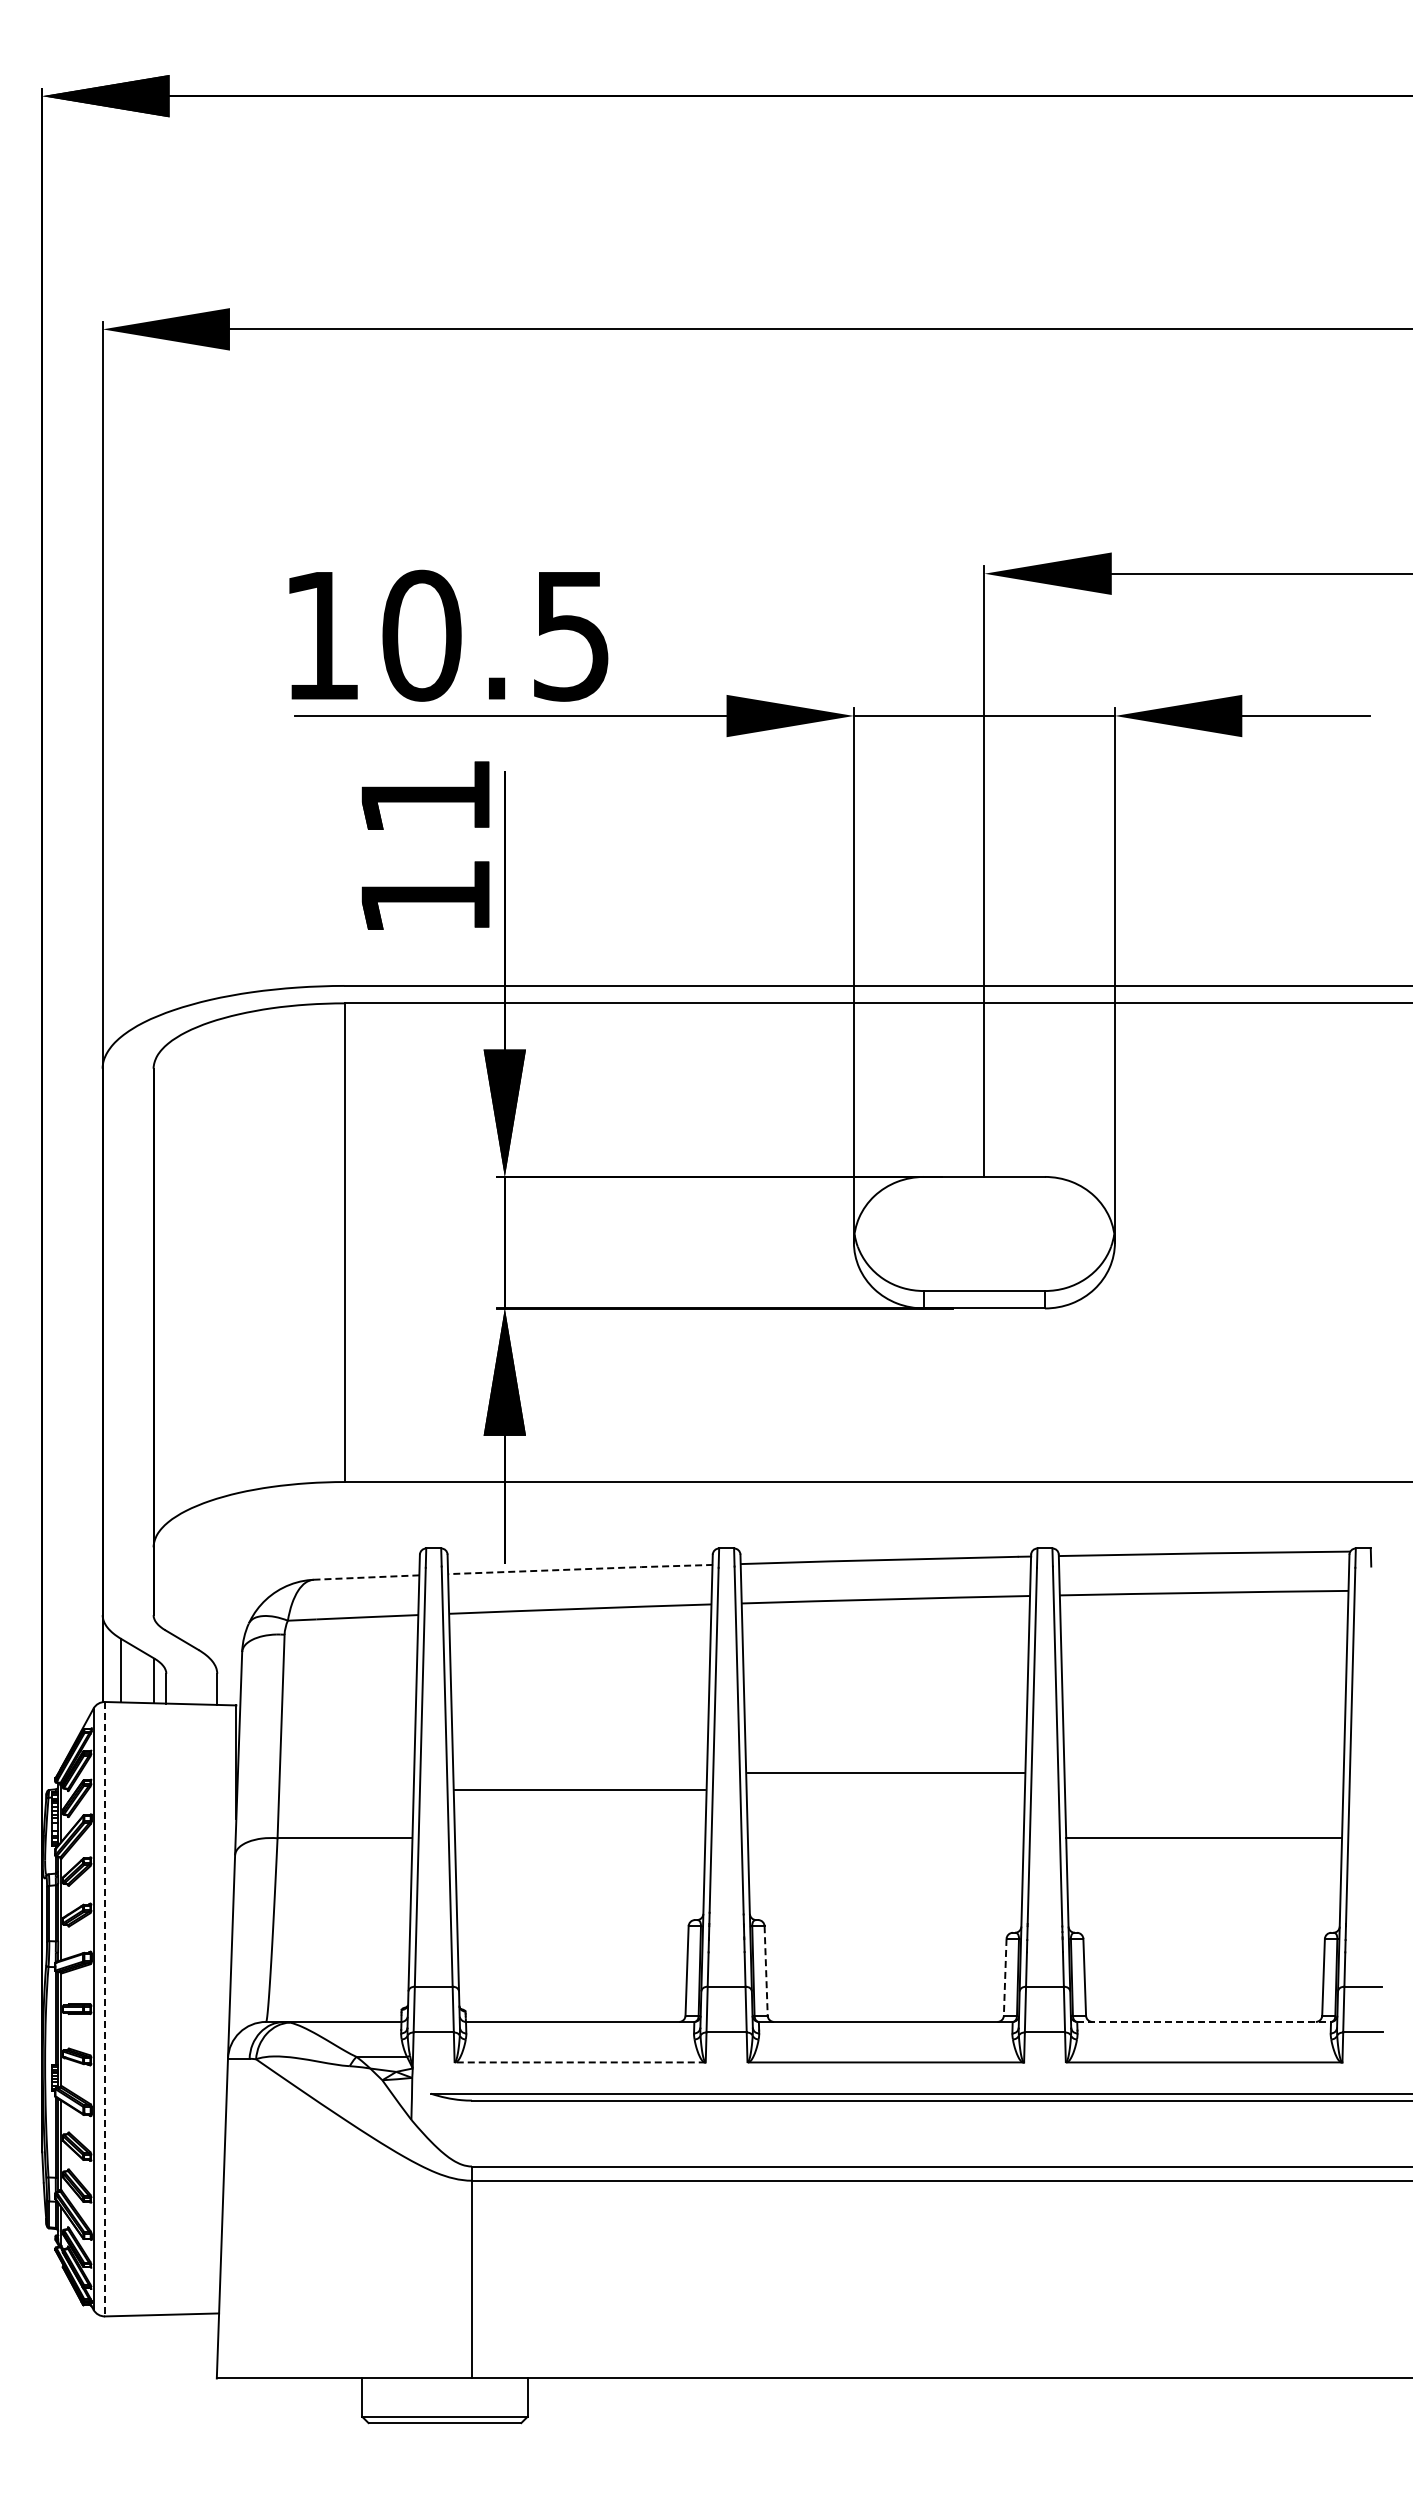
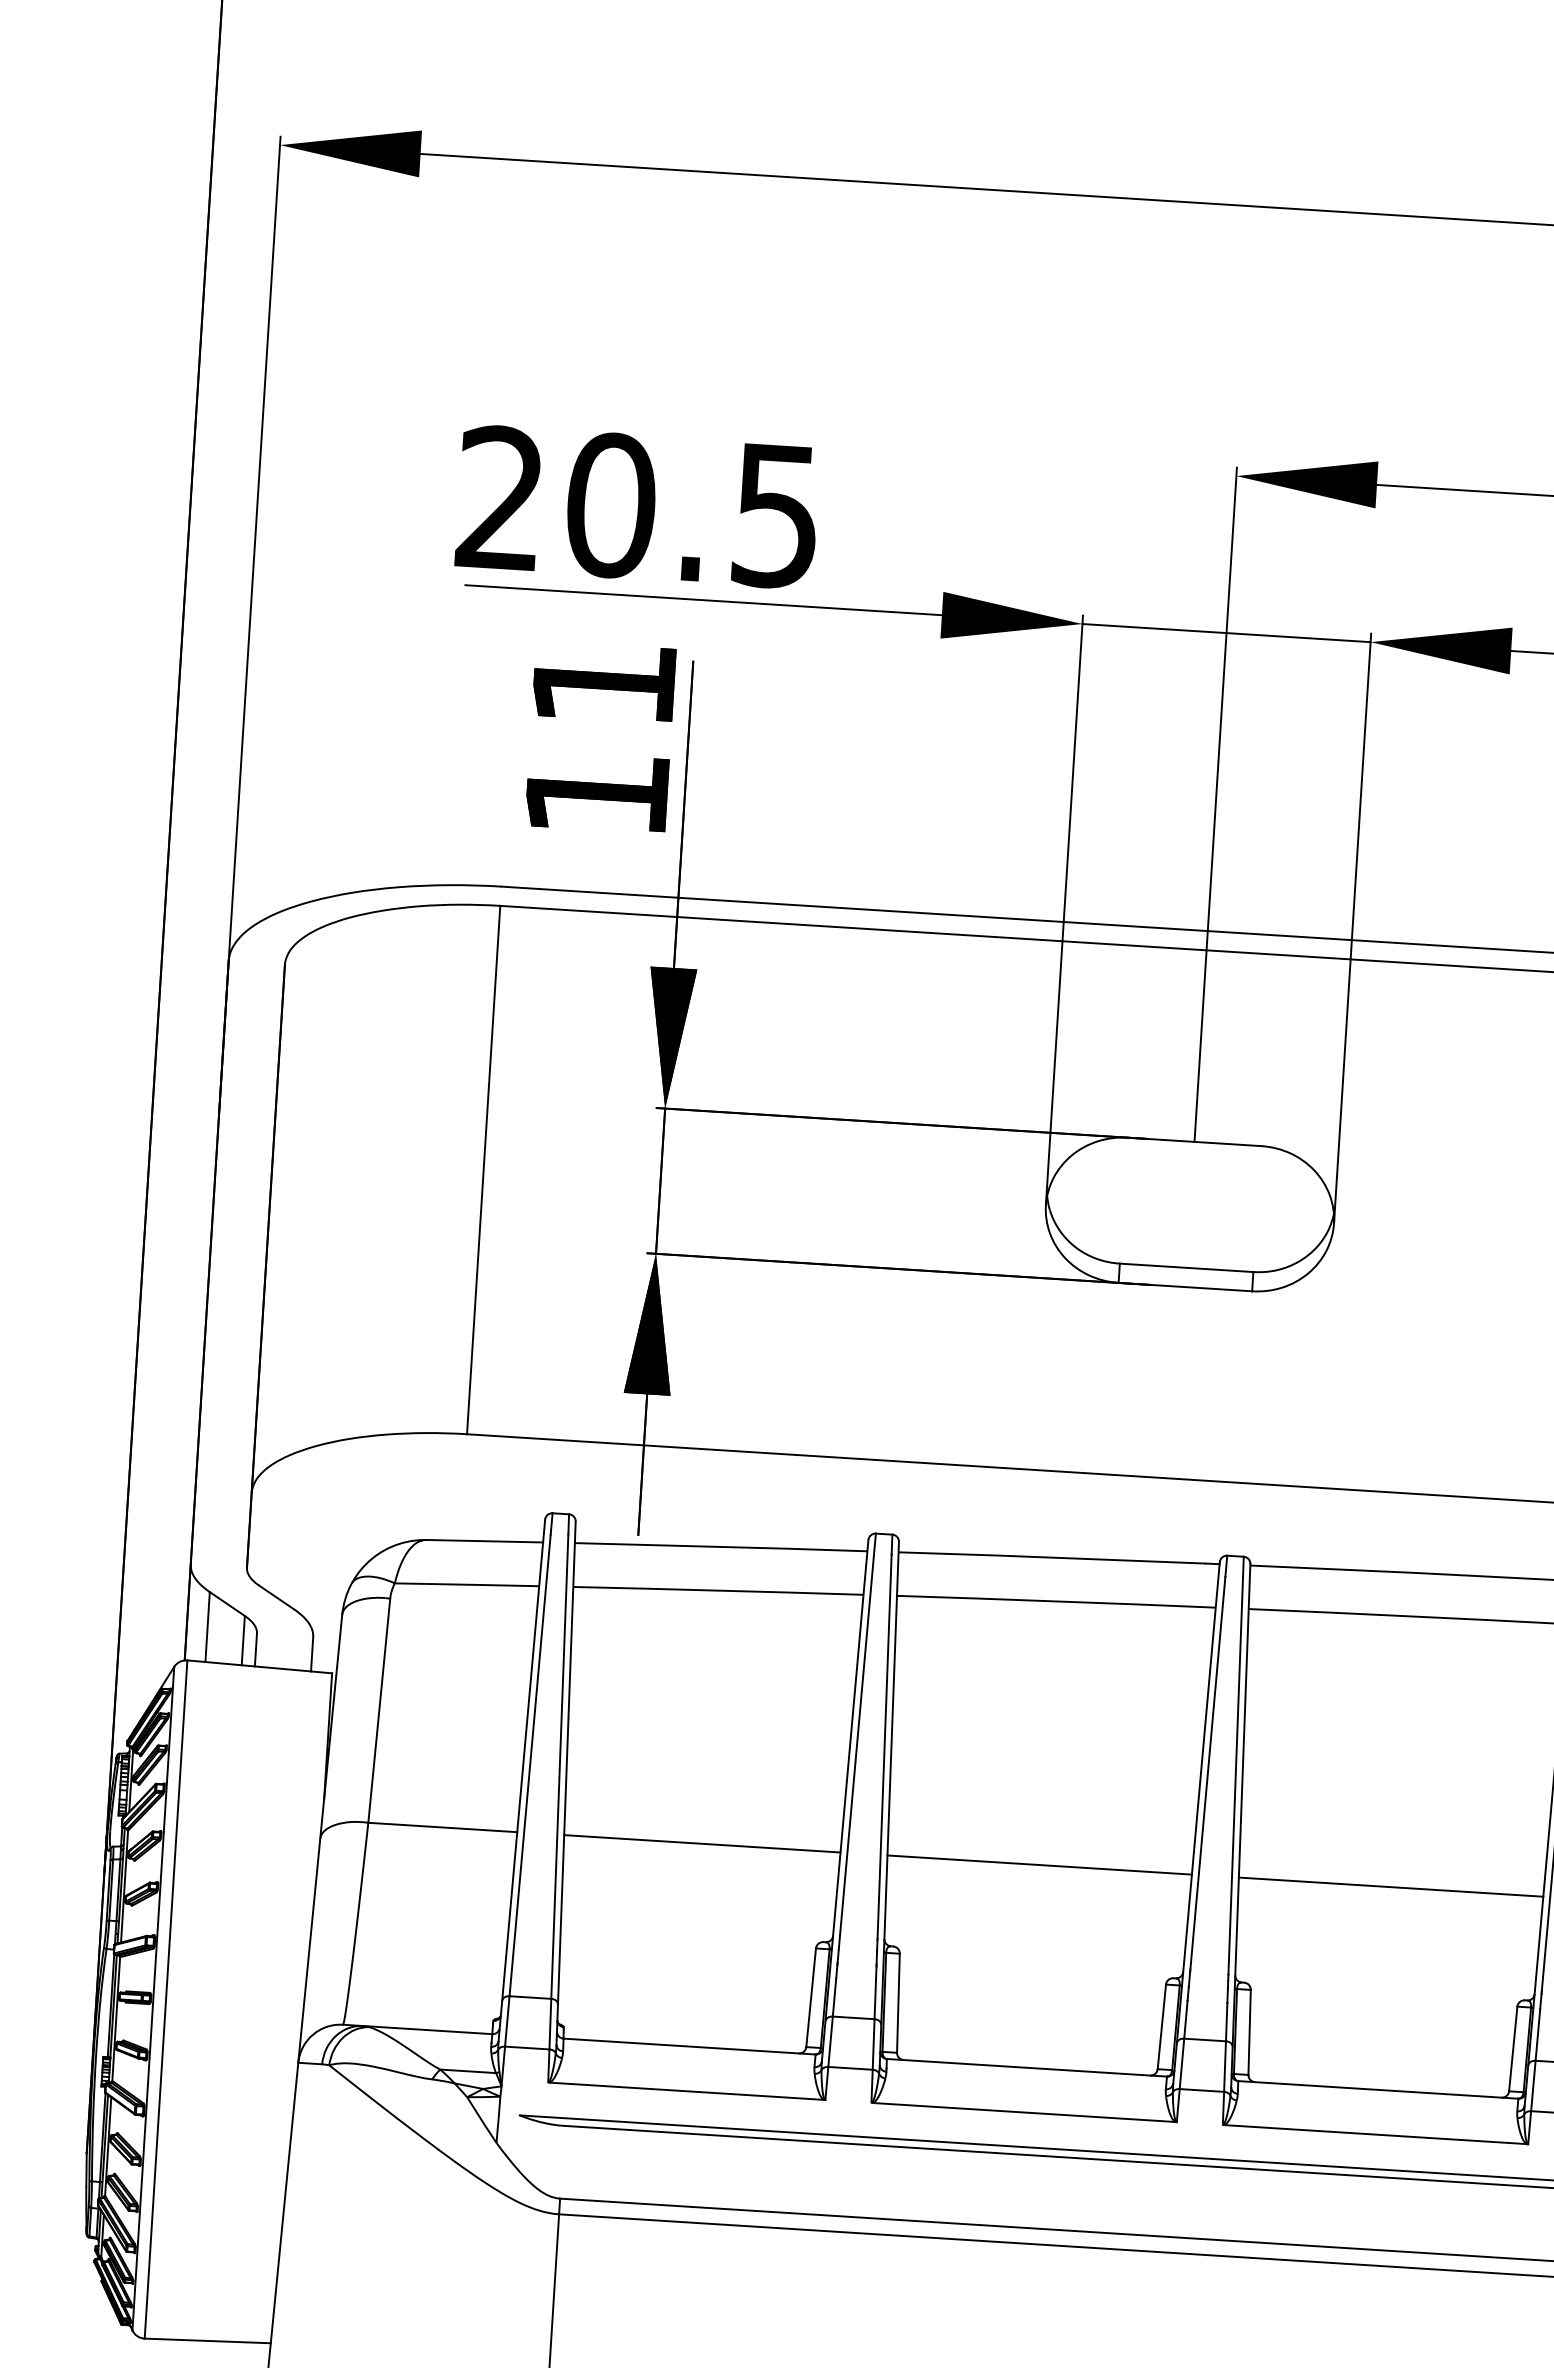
text: (320, 634) -> (499, 497), 10.5 -> 20.5
line: (579, 1569) -> (720, 1547), dashed -> solid
line: (366, 1577) -> (484, 1541), dashed -> solid
line: (885, 1773) -> (1039, 1865), moved
line: (580, 1790) -> (702, 1844), moved
line: (766, 1971) -> (898, 2003), dashed -> solid
line: (1005, 1977) -> (1162, 2027), dashed -> solid
line: (105, 2009) -> (166, 1999), dashed -> solid
line: (1204, 2021) -> (1378, 2089), dashed -> solid
line: (580, 2062) -> (687, 2091), dashed -> solid

